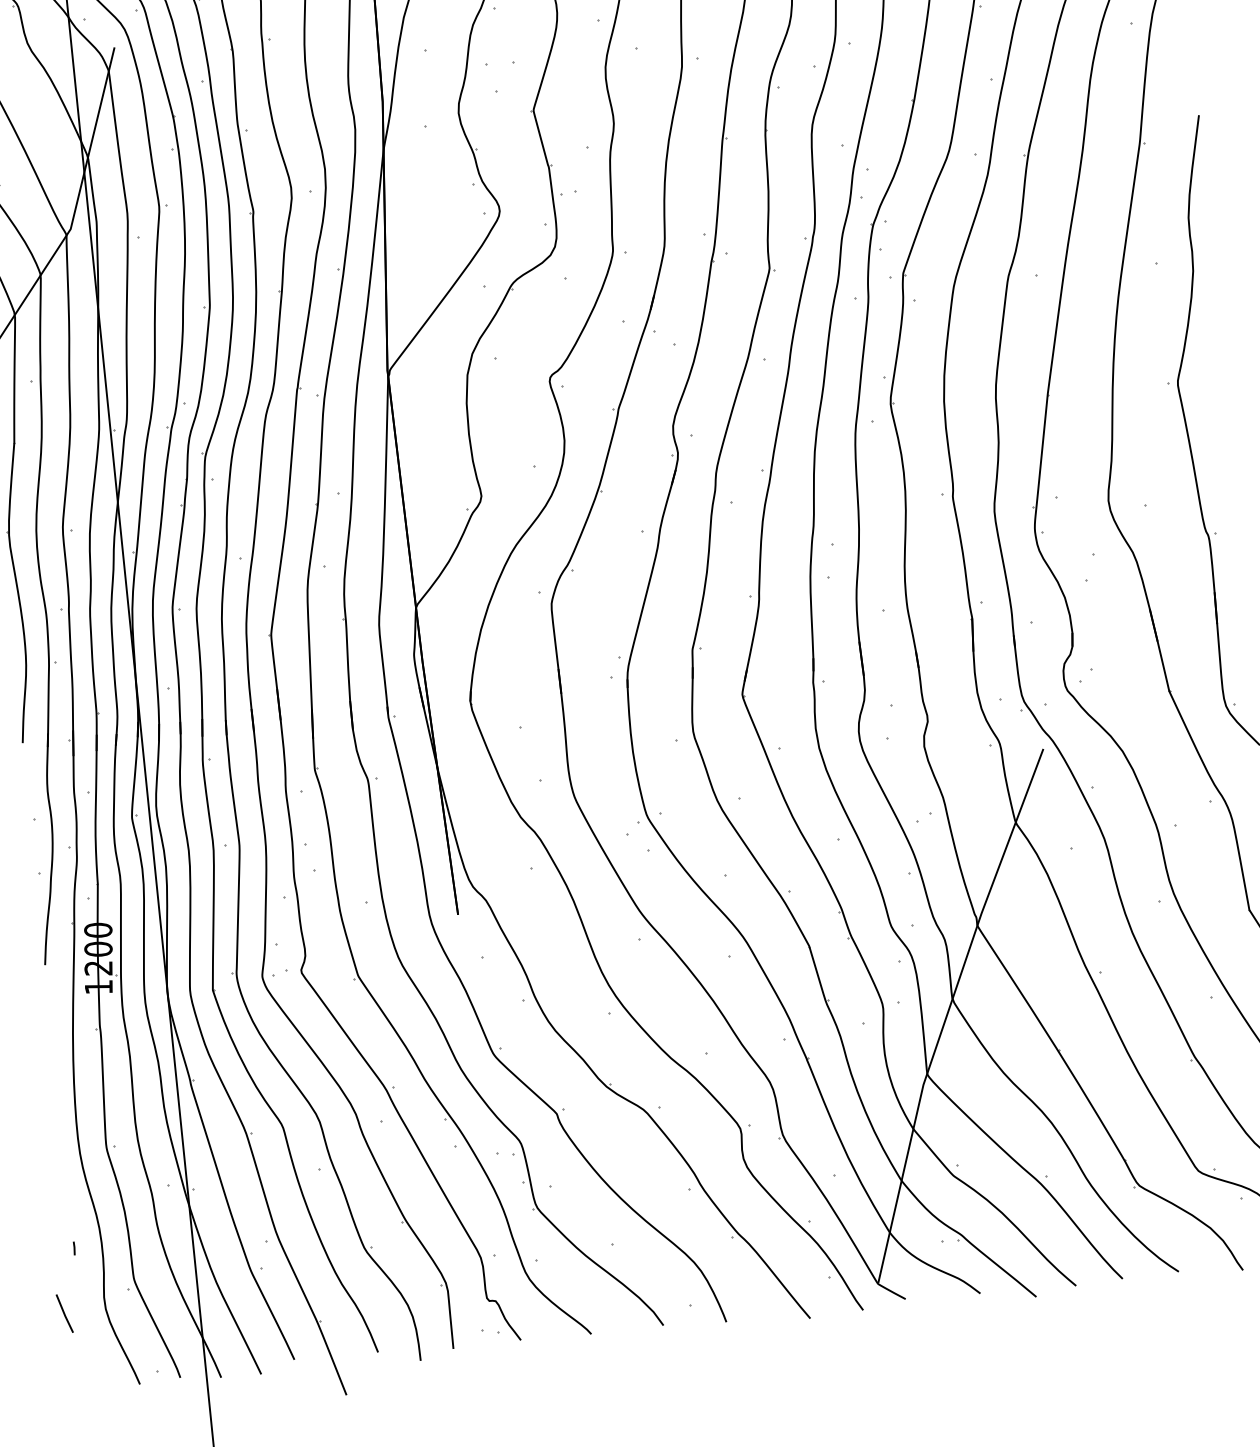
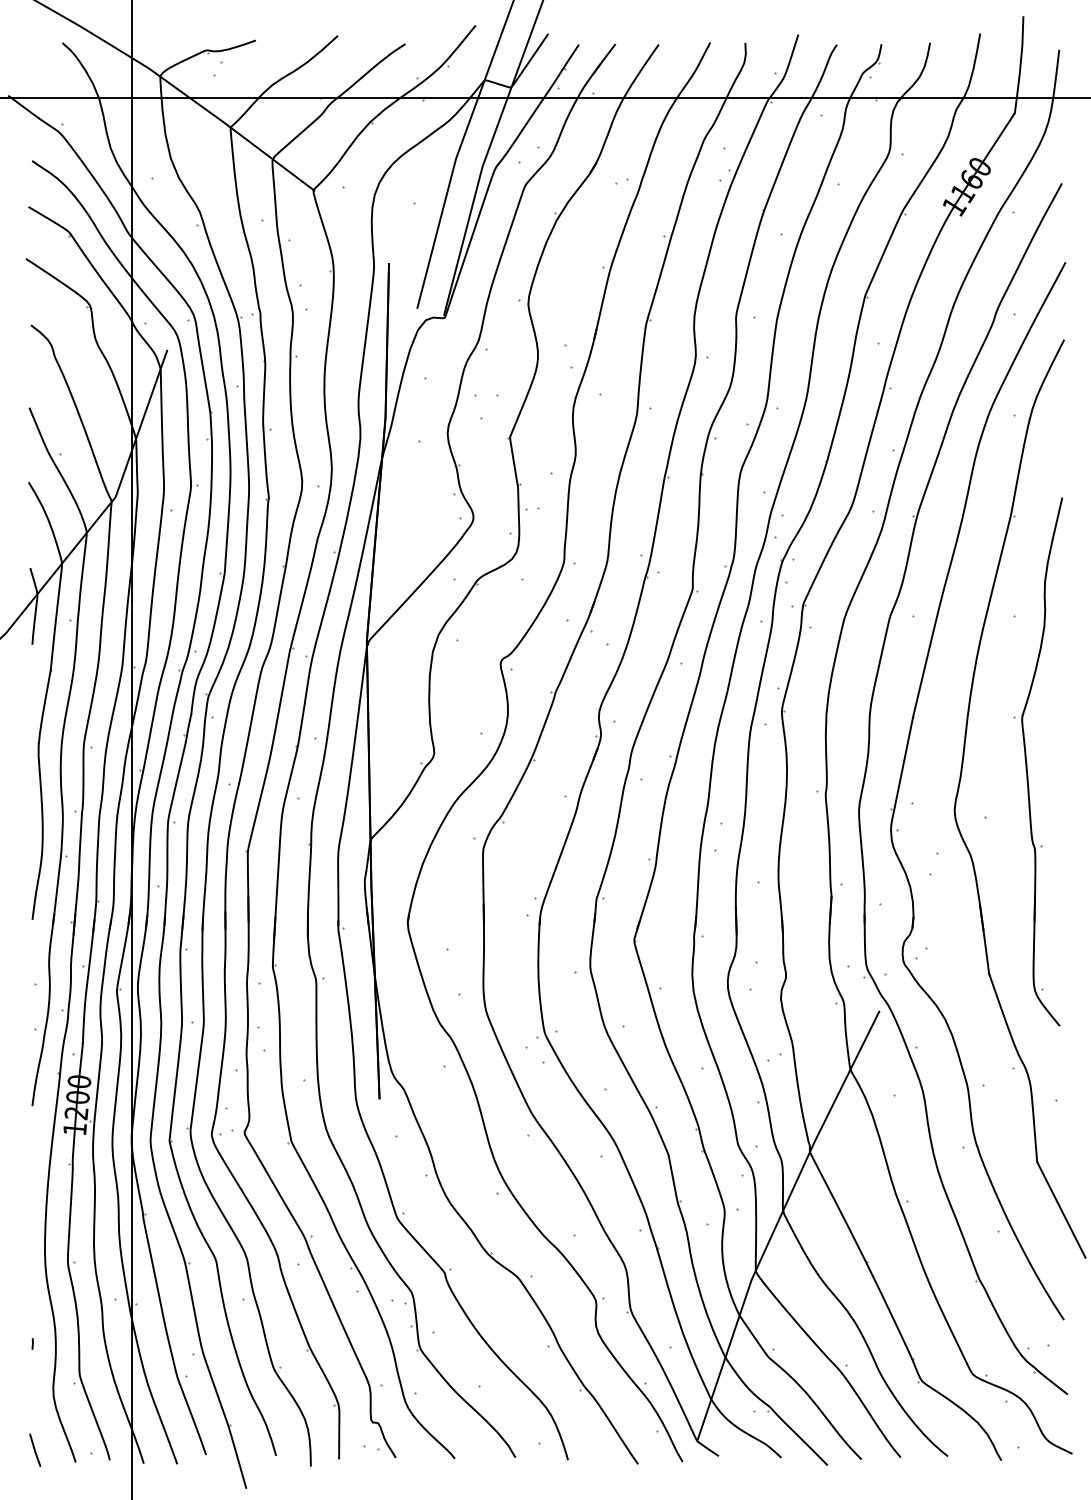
line: (64, 1312) -> (35, 1449), moved

